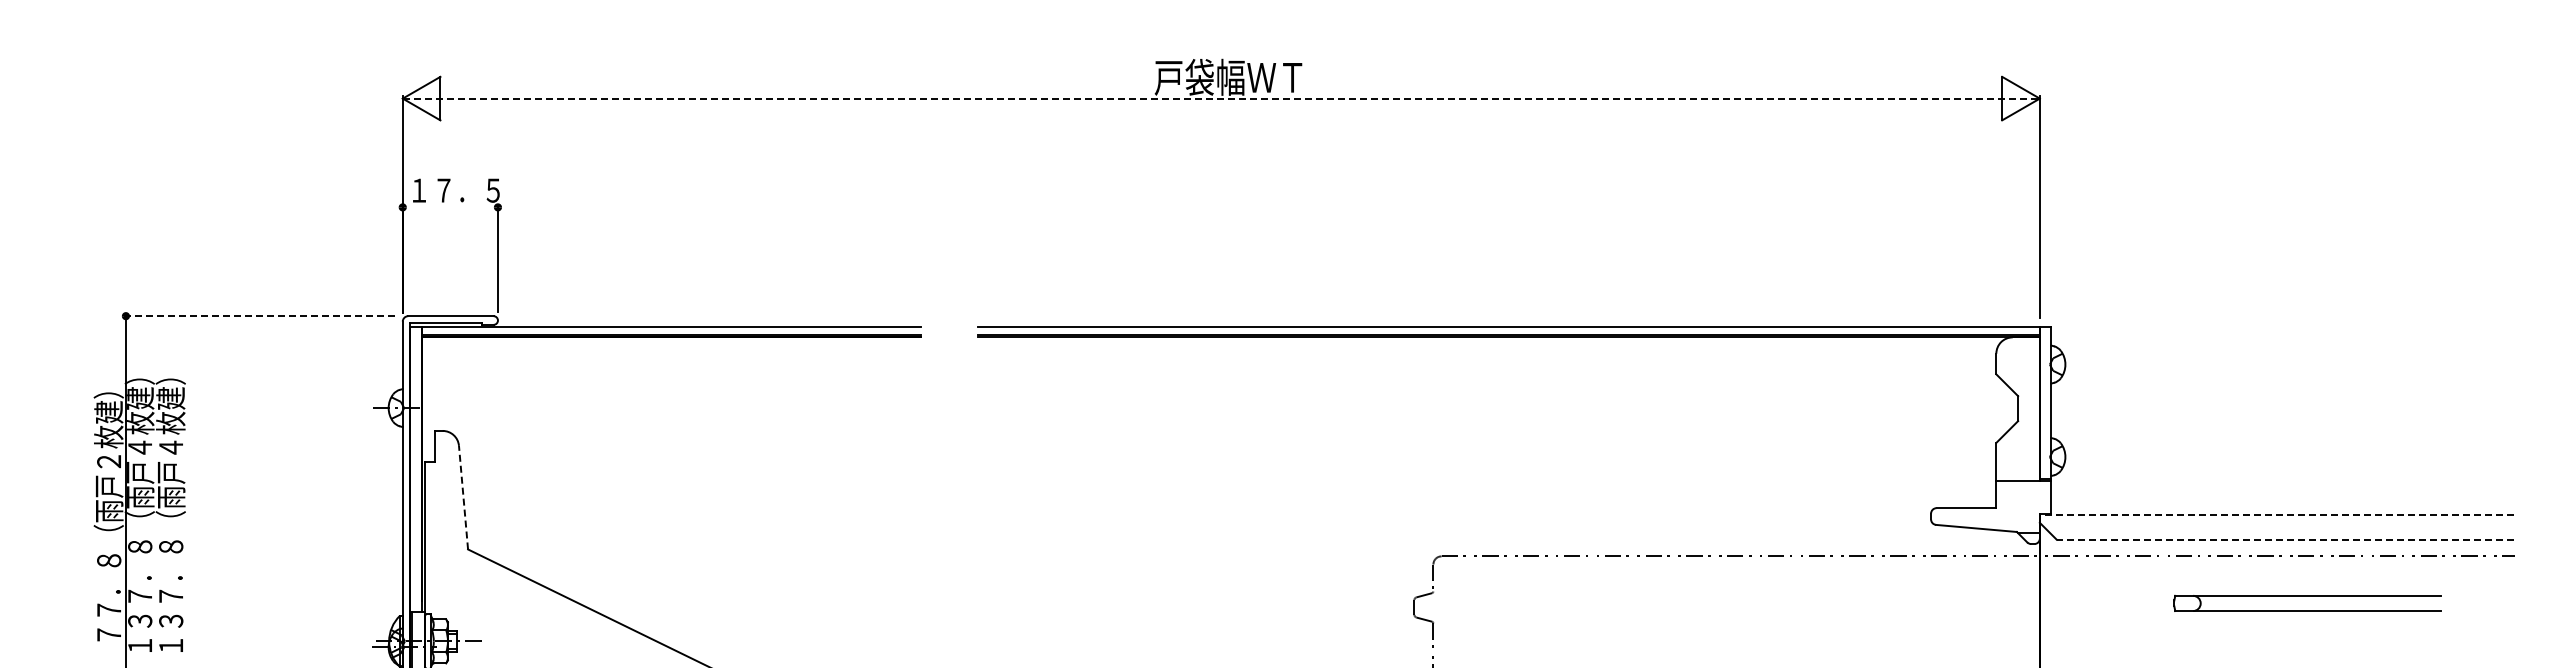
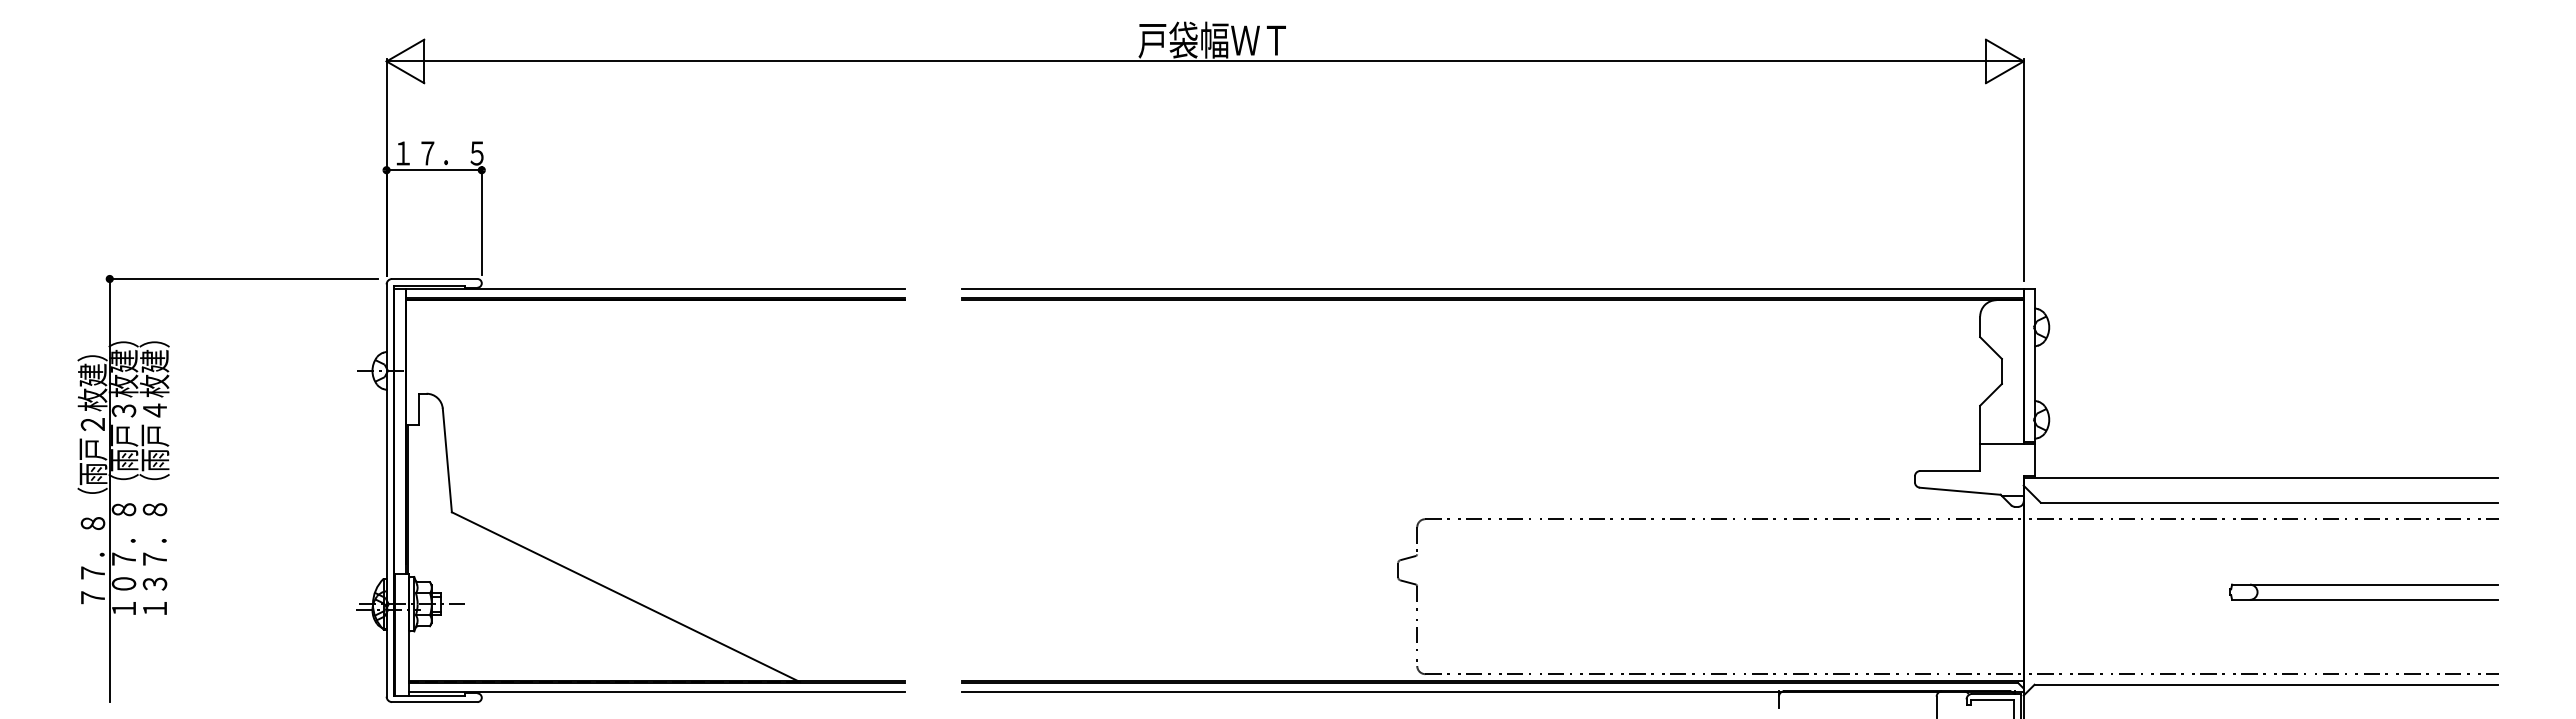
line: (1221, 98) -> (1205, 61), dashed -> solid
line: (449, 207) -> (433, 170), added
line: (258, 315) -> (242, 278), dashed -> solid
line: (463, 496) -> (447, 459), dashed -> solid
line: (2276, 515) -> (2260, 478), dashed -> solid
text: (139, 533) -> (123, 496), １３７．８（雨戸４枚建） -> １０７．８（雨戸３枚建）
line: (2285, 539) -> (2269, 502), dashed -> solid
part: (2306, 602) -> (2363, 591), moved

